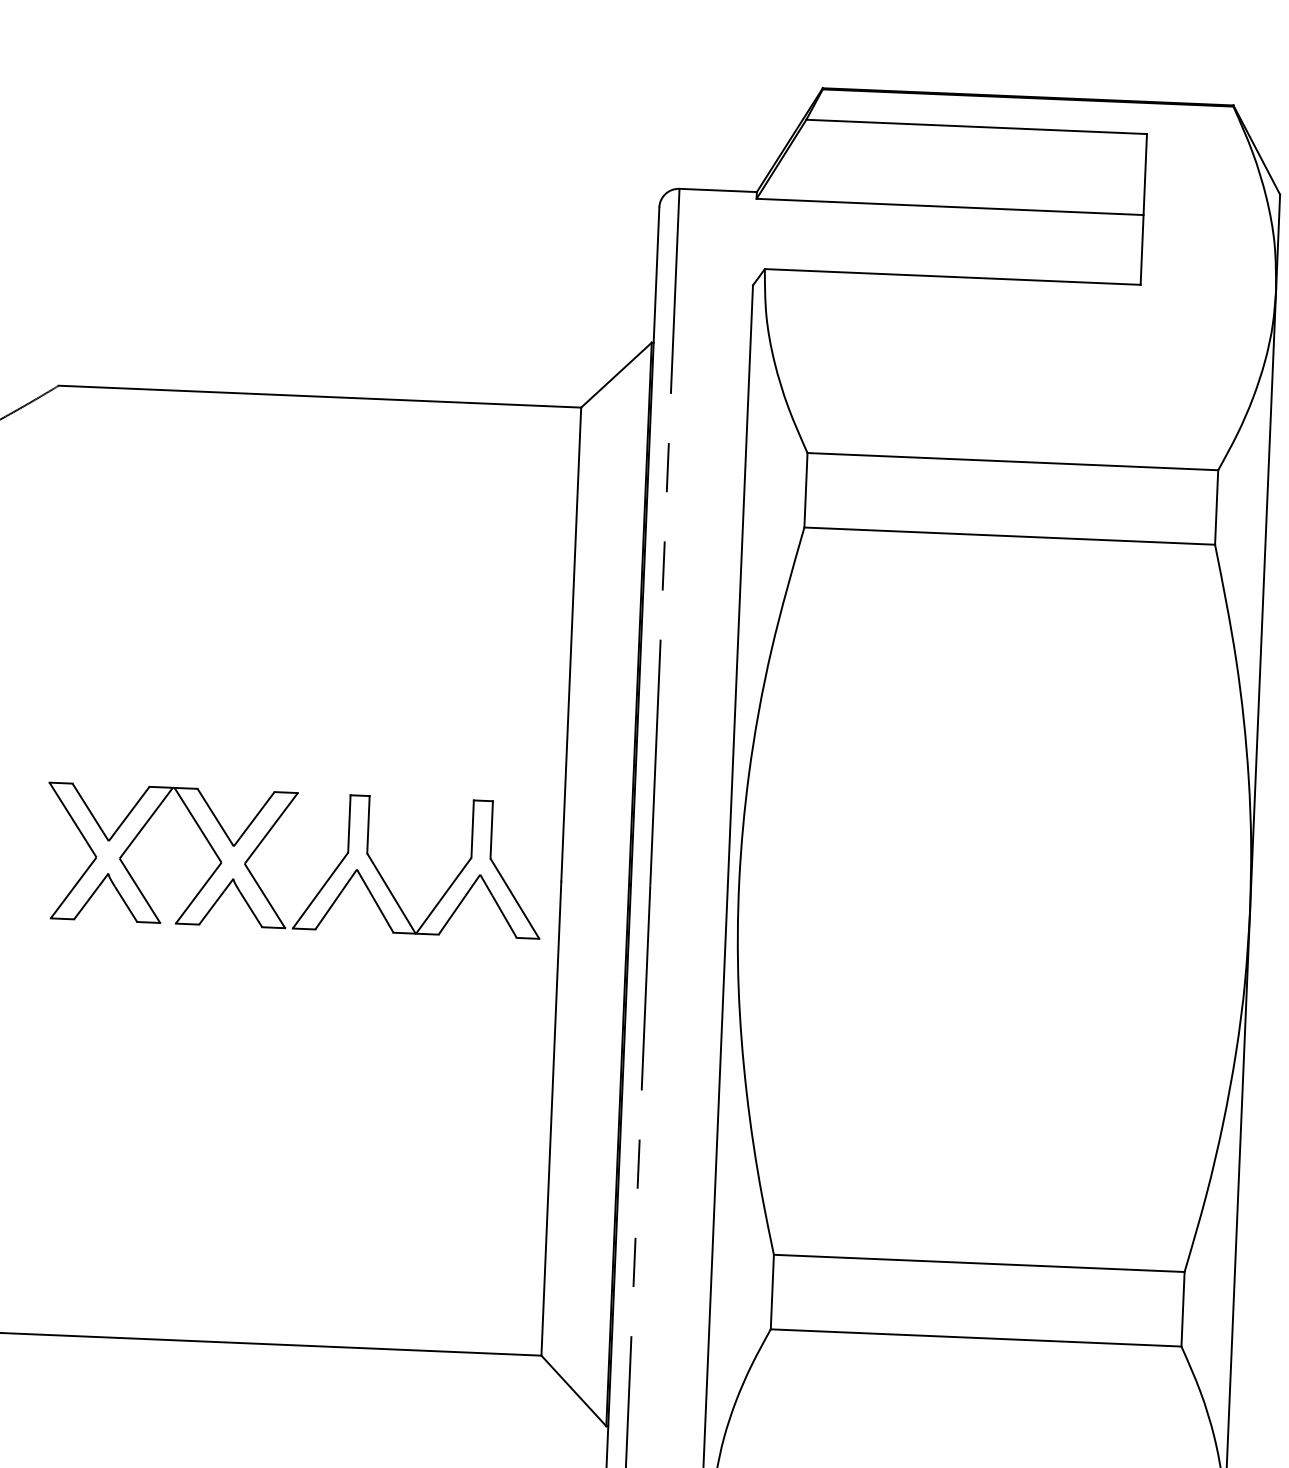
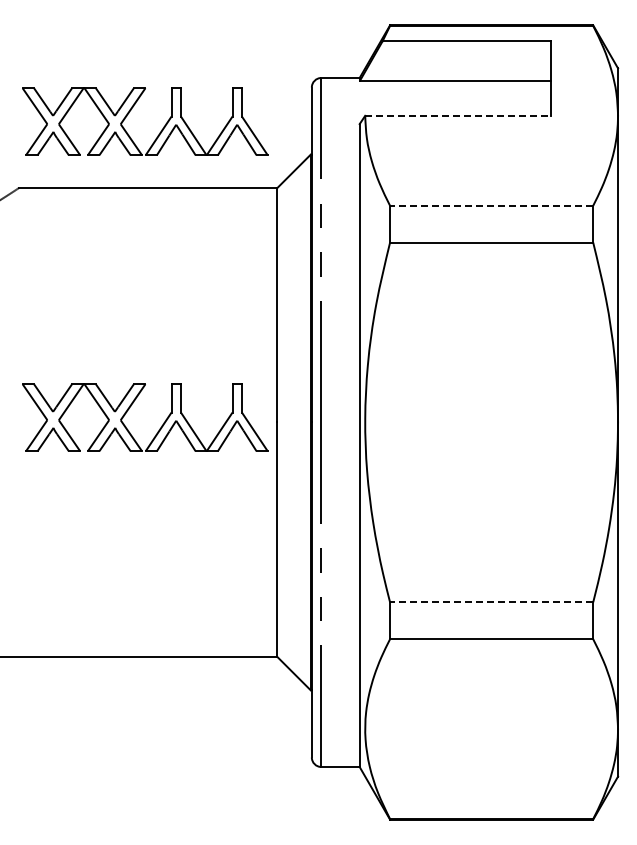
part: (292, 238) -> (131, 110), added
line: (953, 276) -> (458, 115), solid -> dashed
line: (1012, 461) -> (491, 205), solid -> dashed
line: (978, 1263) -> (491, 602), solid -> dashed

